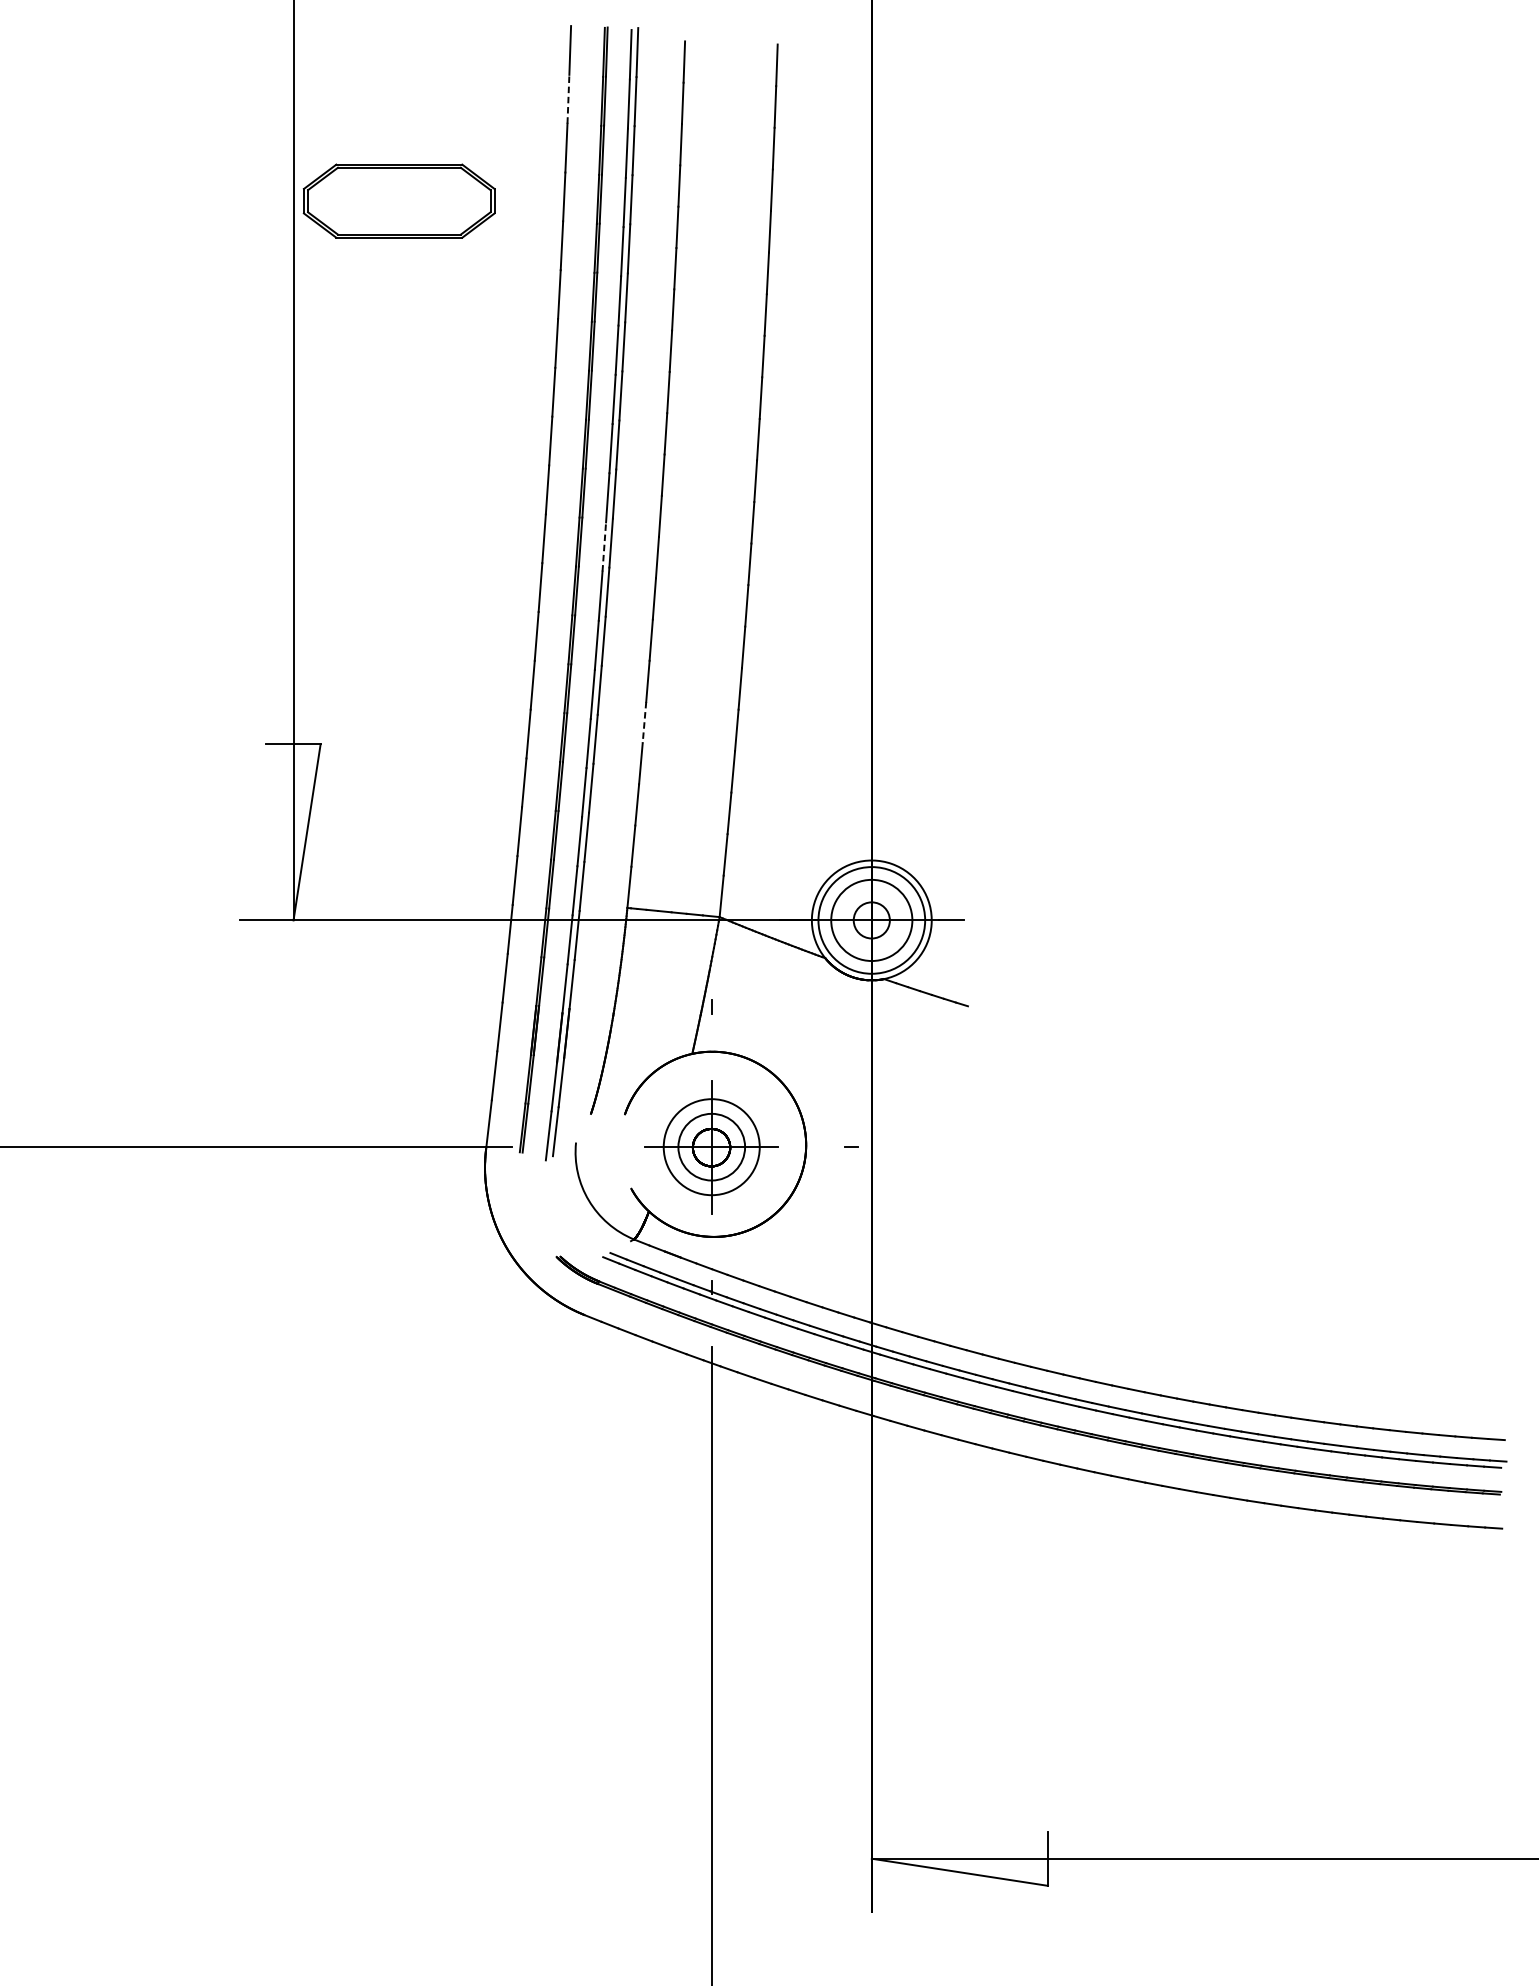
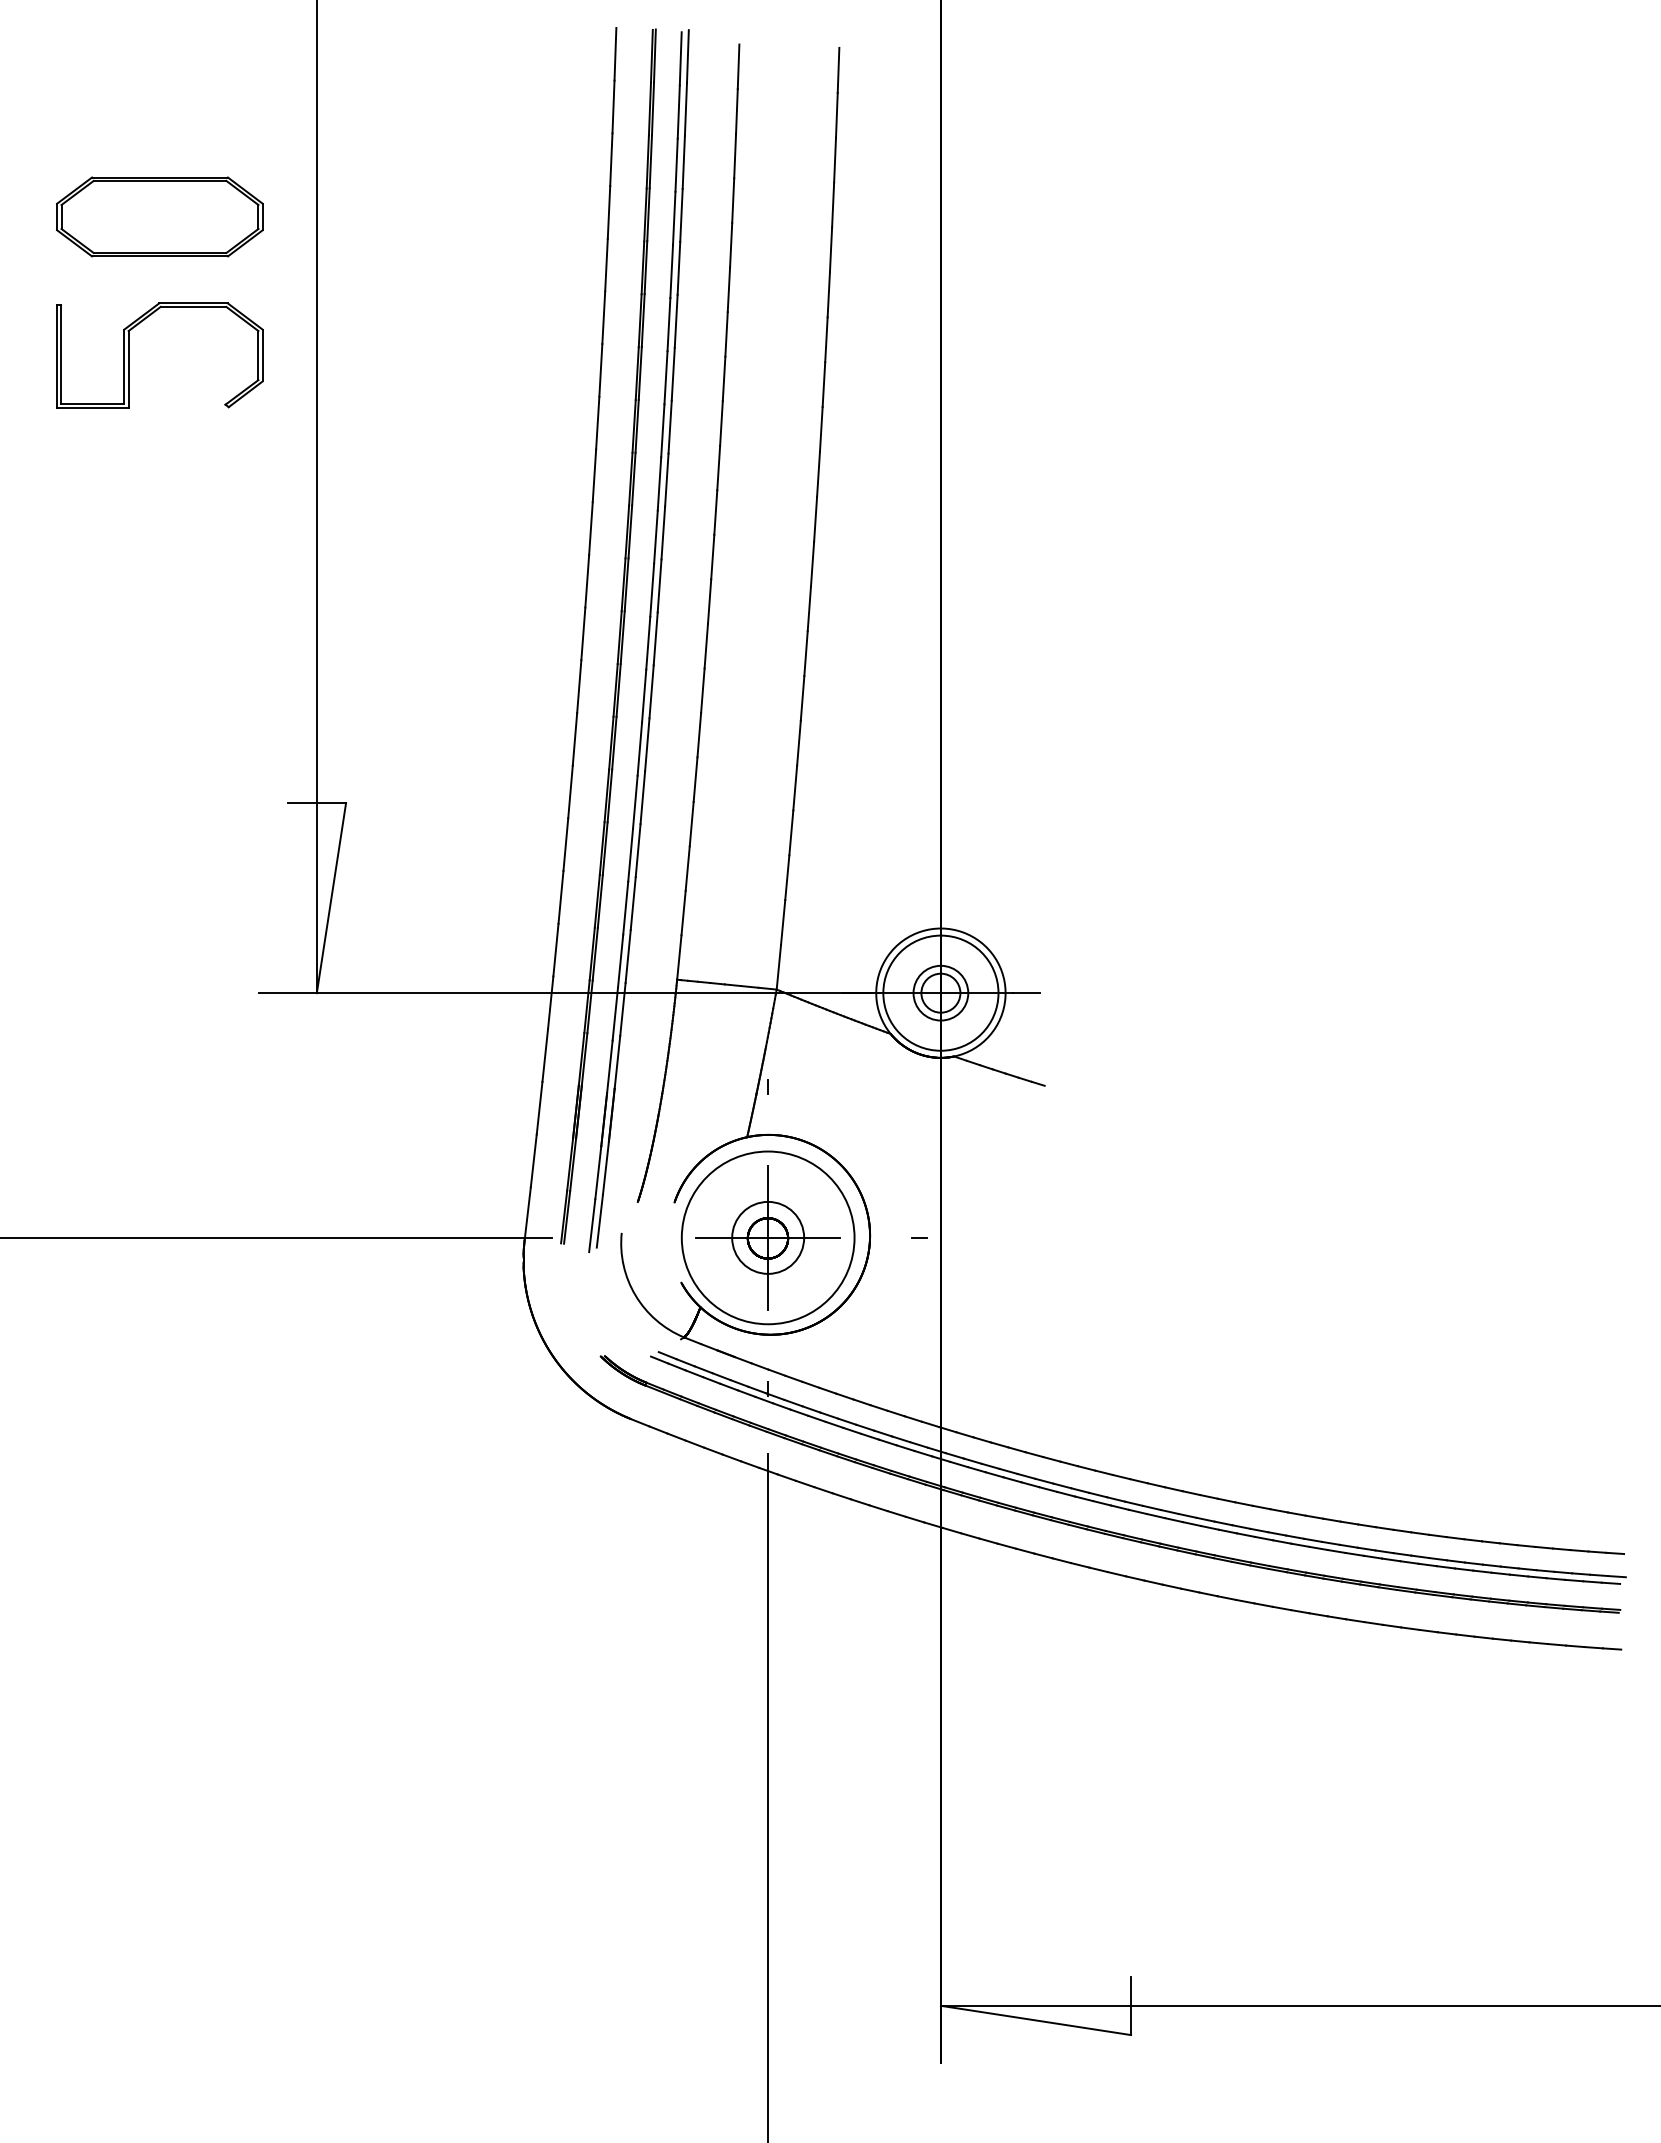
line: (568, 98) -> (613, 106), dashed -> solid
part: (398, 200) -> (159, 216), moved
part: (119, 329) -> (129, 355), added
line: (604, 547) -> (652, 590), dashed -> solid
line: (644, 723) -> (695, 780), dashed -> solid
circle: (871, 919) -> (940, 992), size x0.62
circle: (711, 1146) -> (767, 1237), size x1.67

